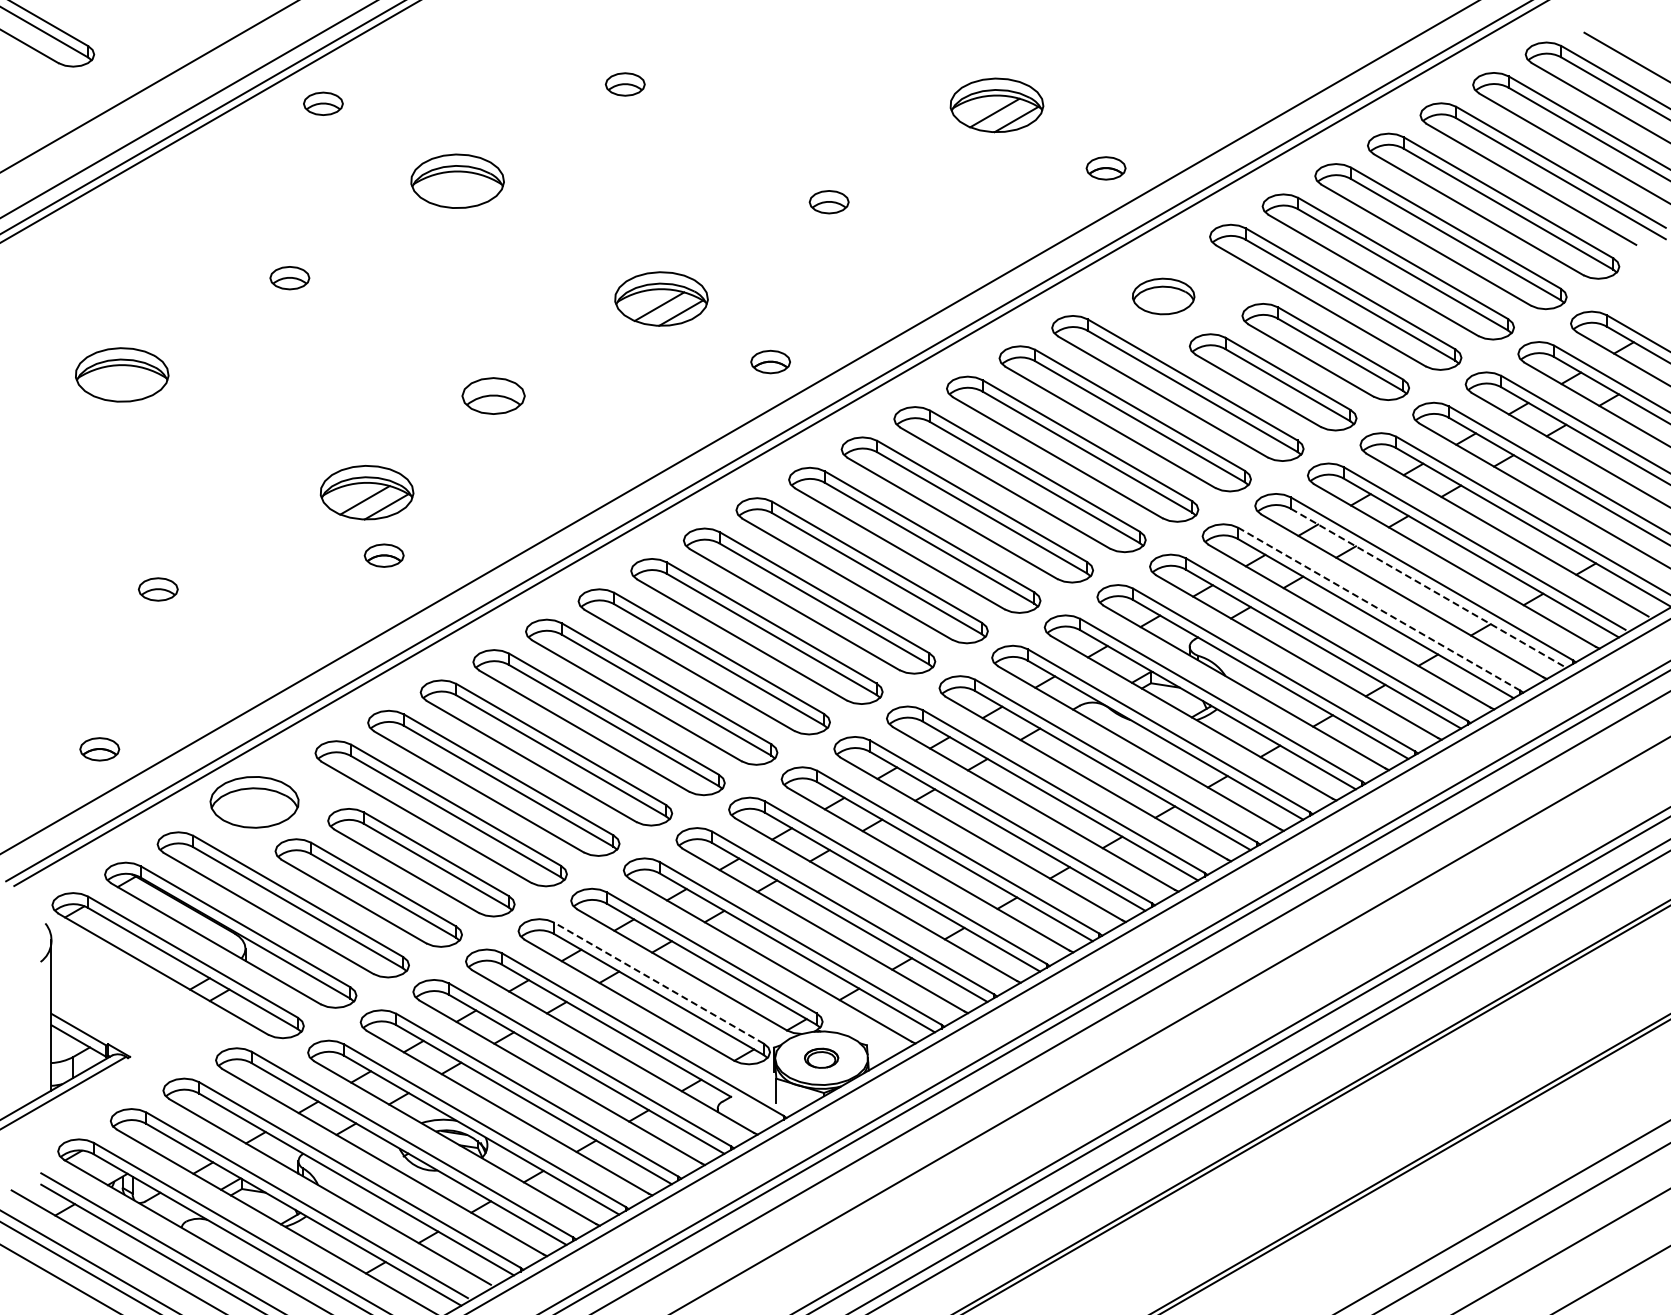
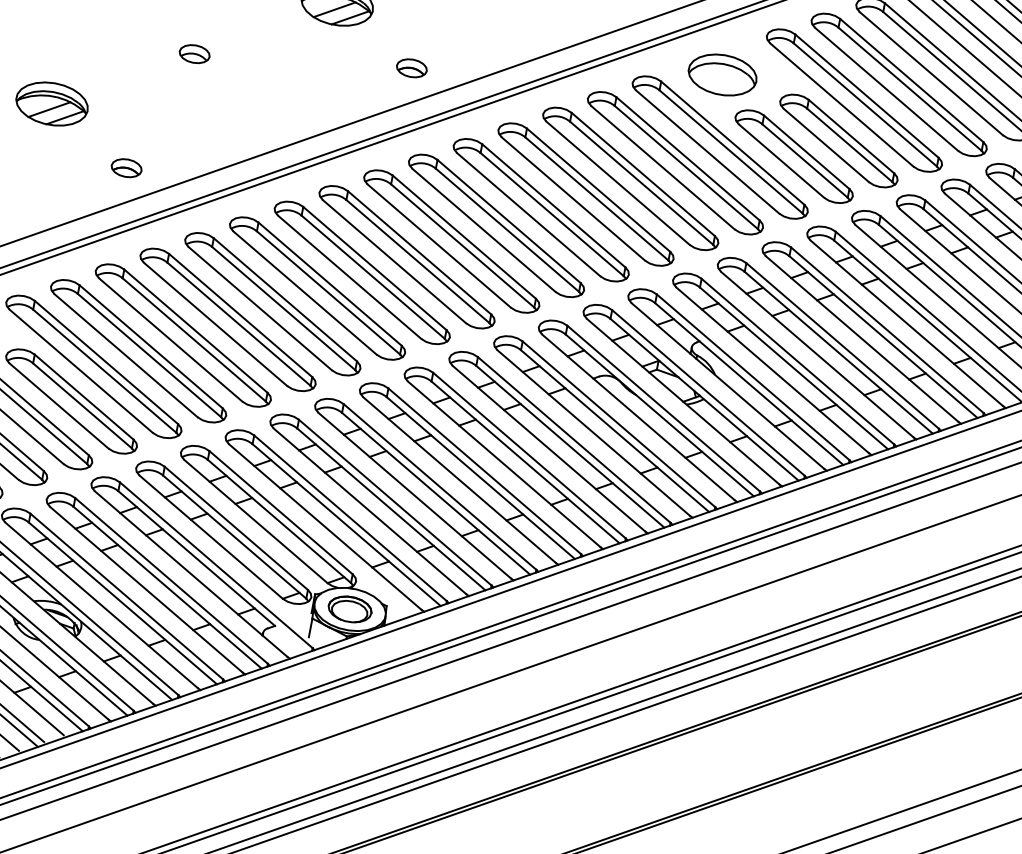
part: (1163, 296) -> (722, 74), size x1.43
part: (493, 395) -> (194, 53), size x0.62
part: (366, 492) -> (51, 103), moved
part: (383, 555) -> (126, 167), moved
line: (1429, 588) -> (884, 337), dashed -> solid
line: (1379, 609) -> (842, 346), dashed -> solid
line: (658, 982) -> (236, 527), dashed -> solid
part: (821, 1058) -> (349, 609), size x1.67

